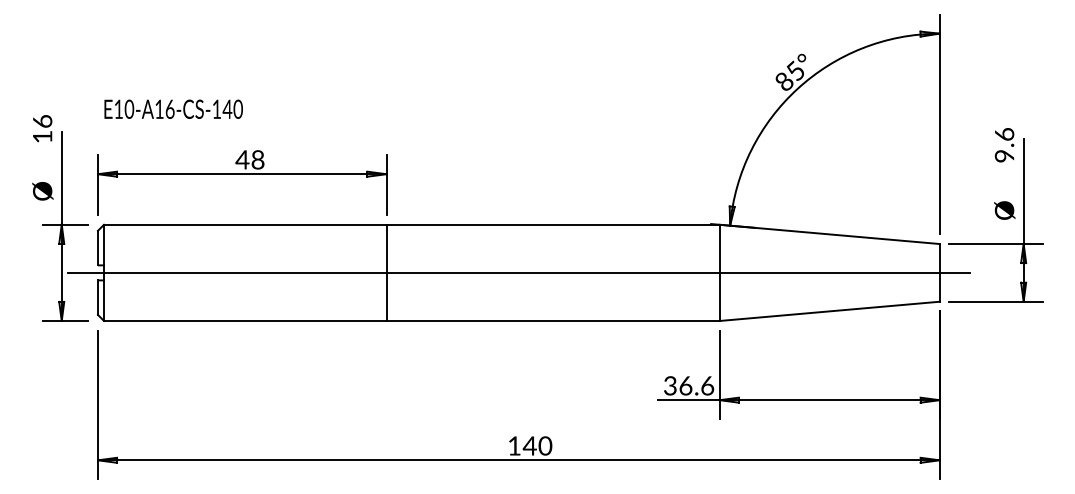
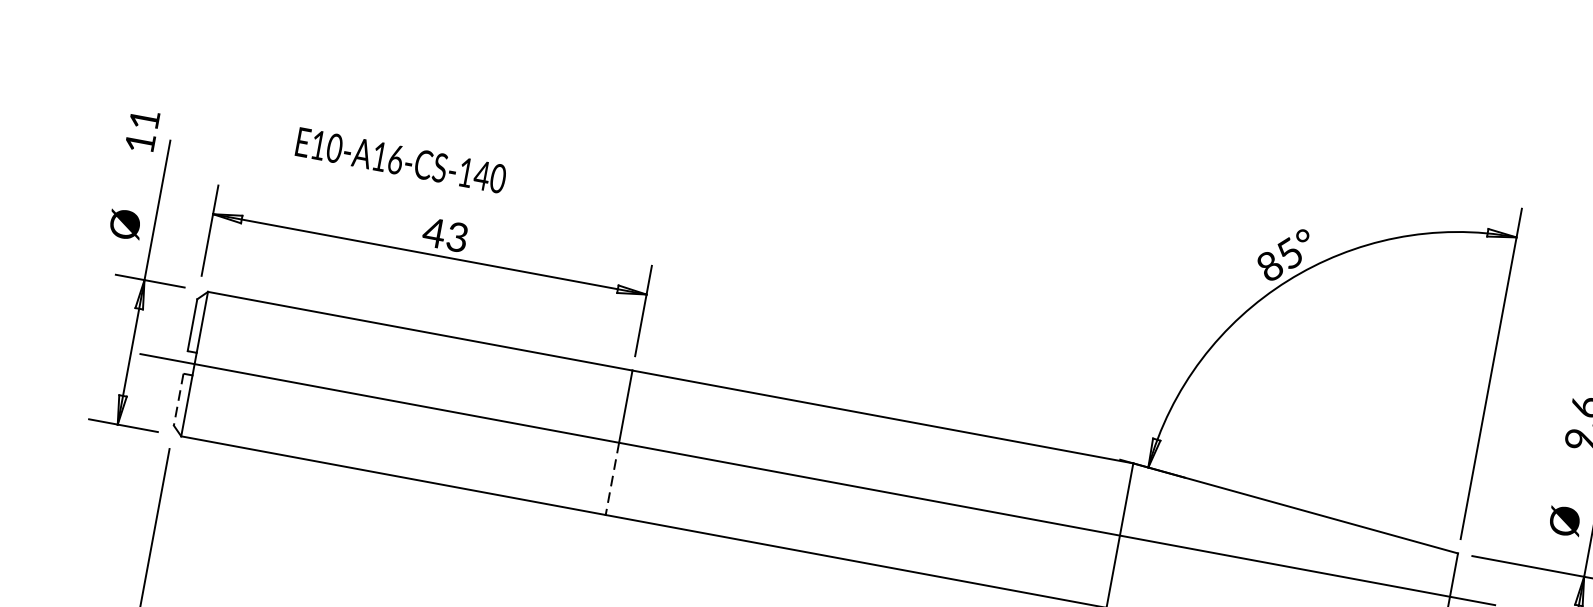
text: (173, 108) -> (401, 159), moved
text: (42, 121) -> (144, 119), 16 -> 11
text: (257, 160) -> (456, 238), 48 -> 43
line: (386, 297) -> (612, 479), solid -> dashed
line: (98, 298) -> (179, 401), solid -> dashed

